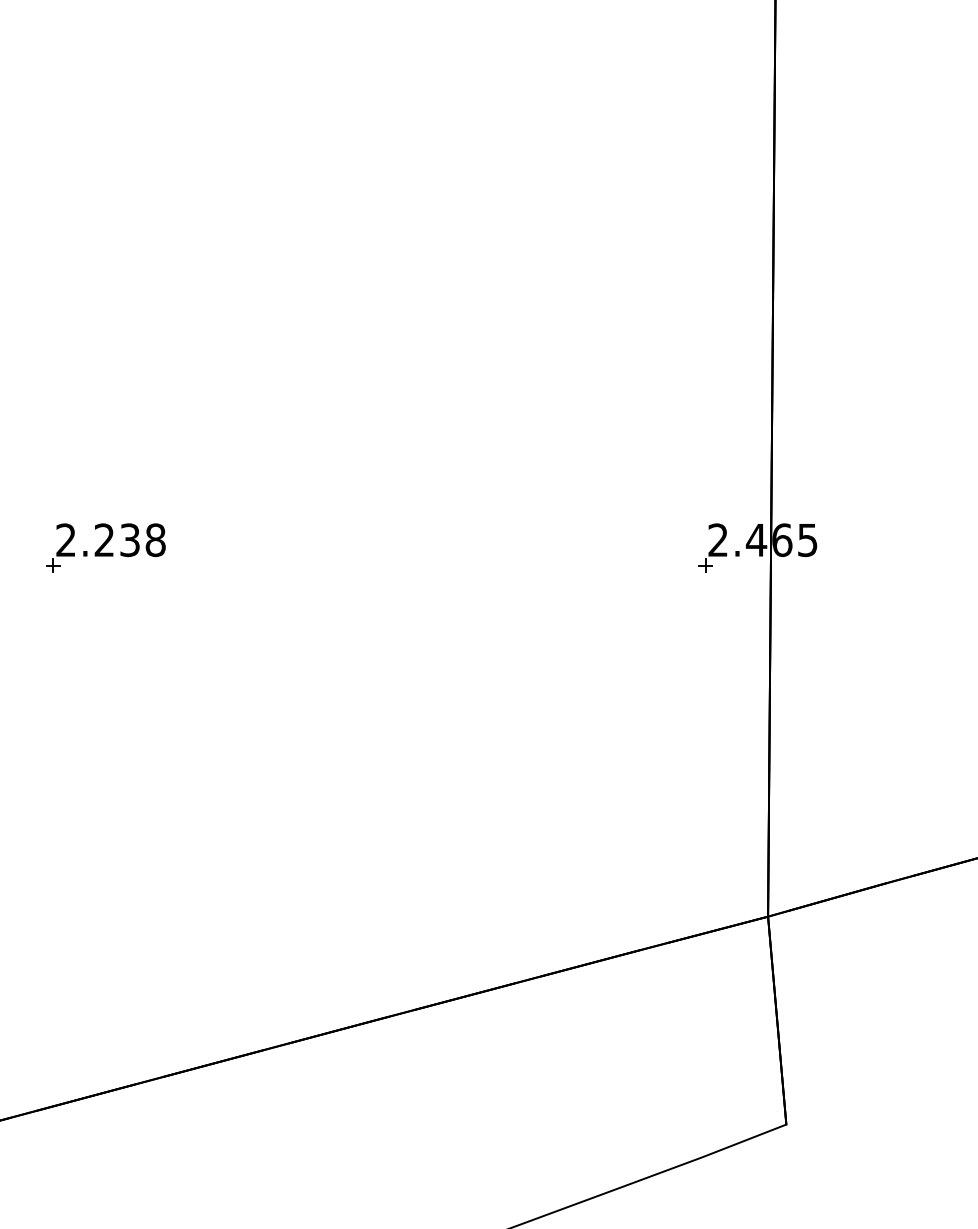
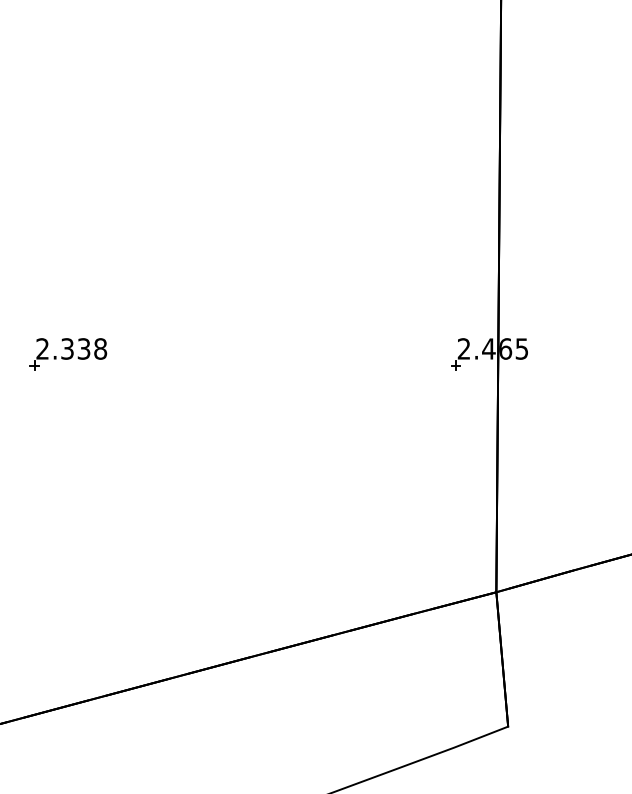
text: (104, 539) -> (67, 348), 2.238 -> 2.338

